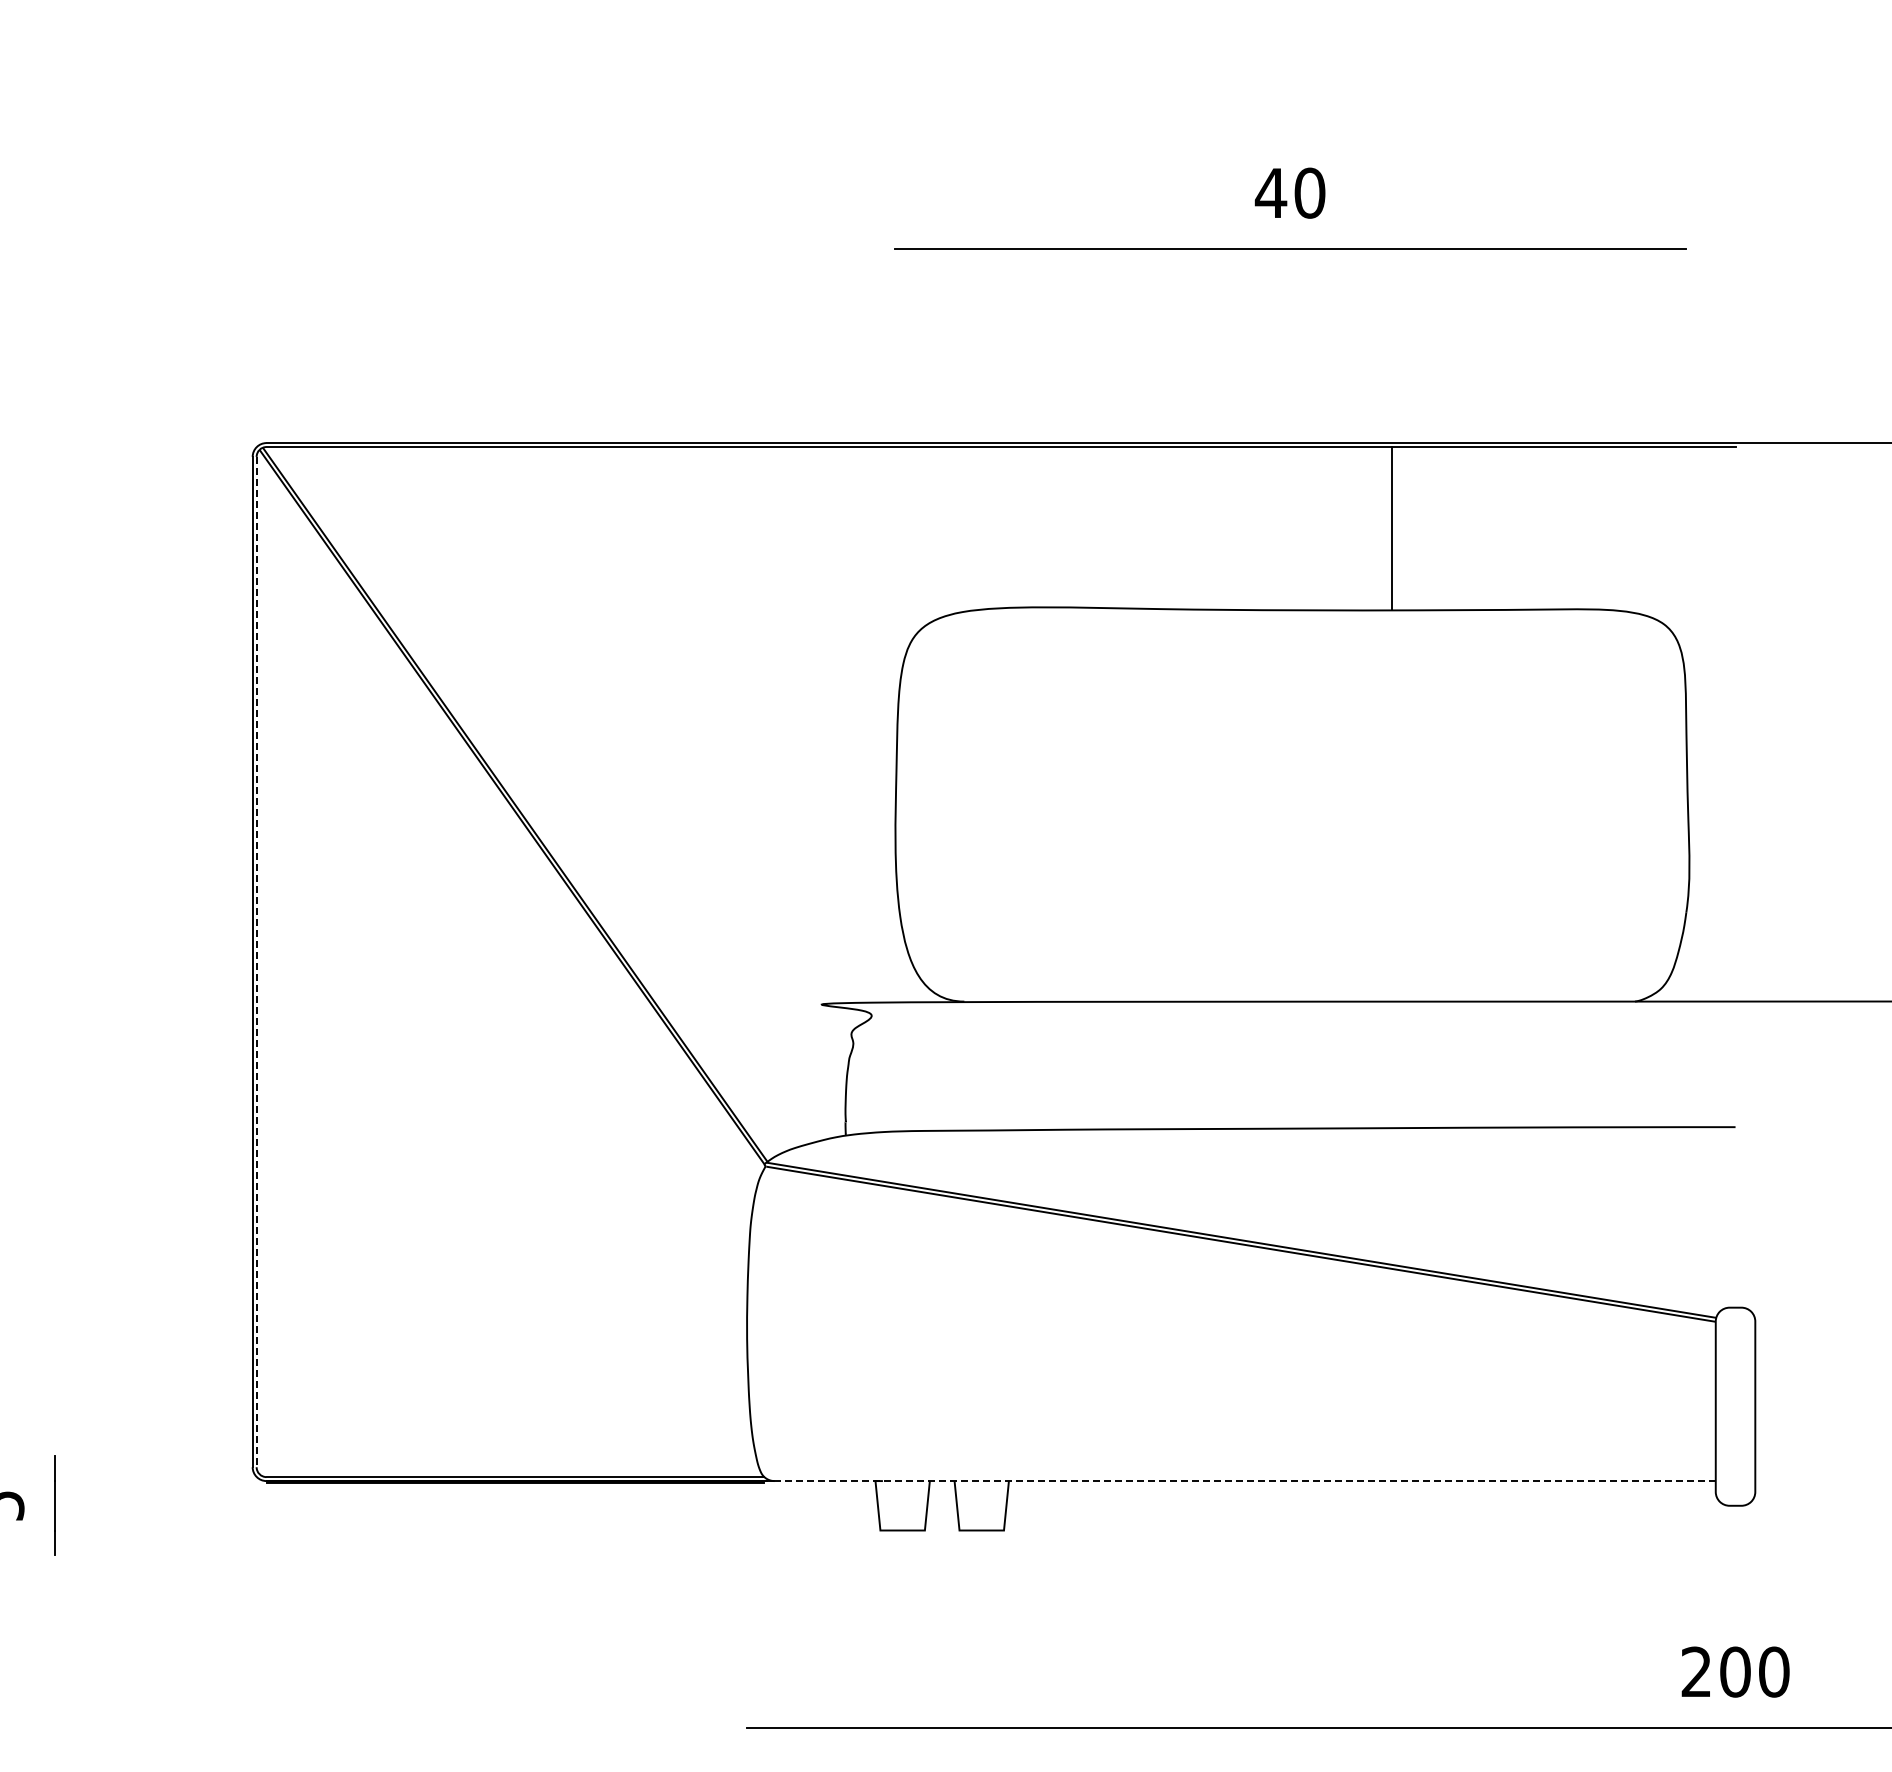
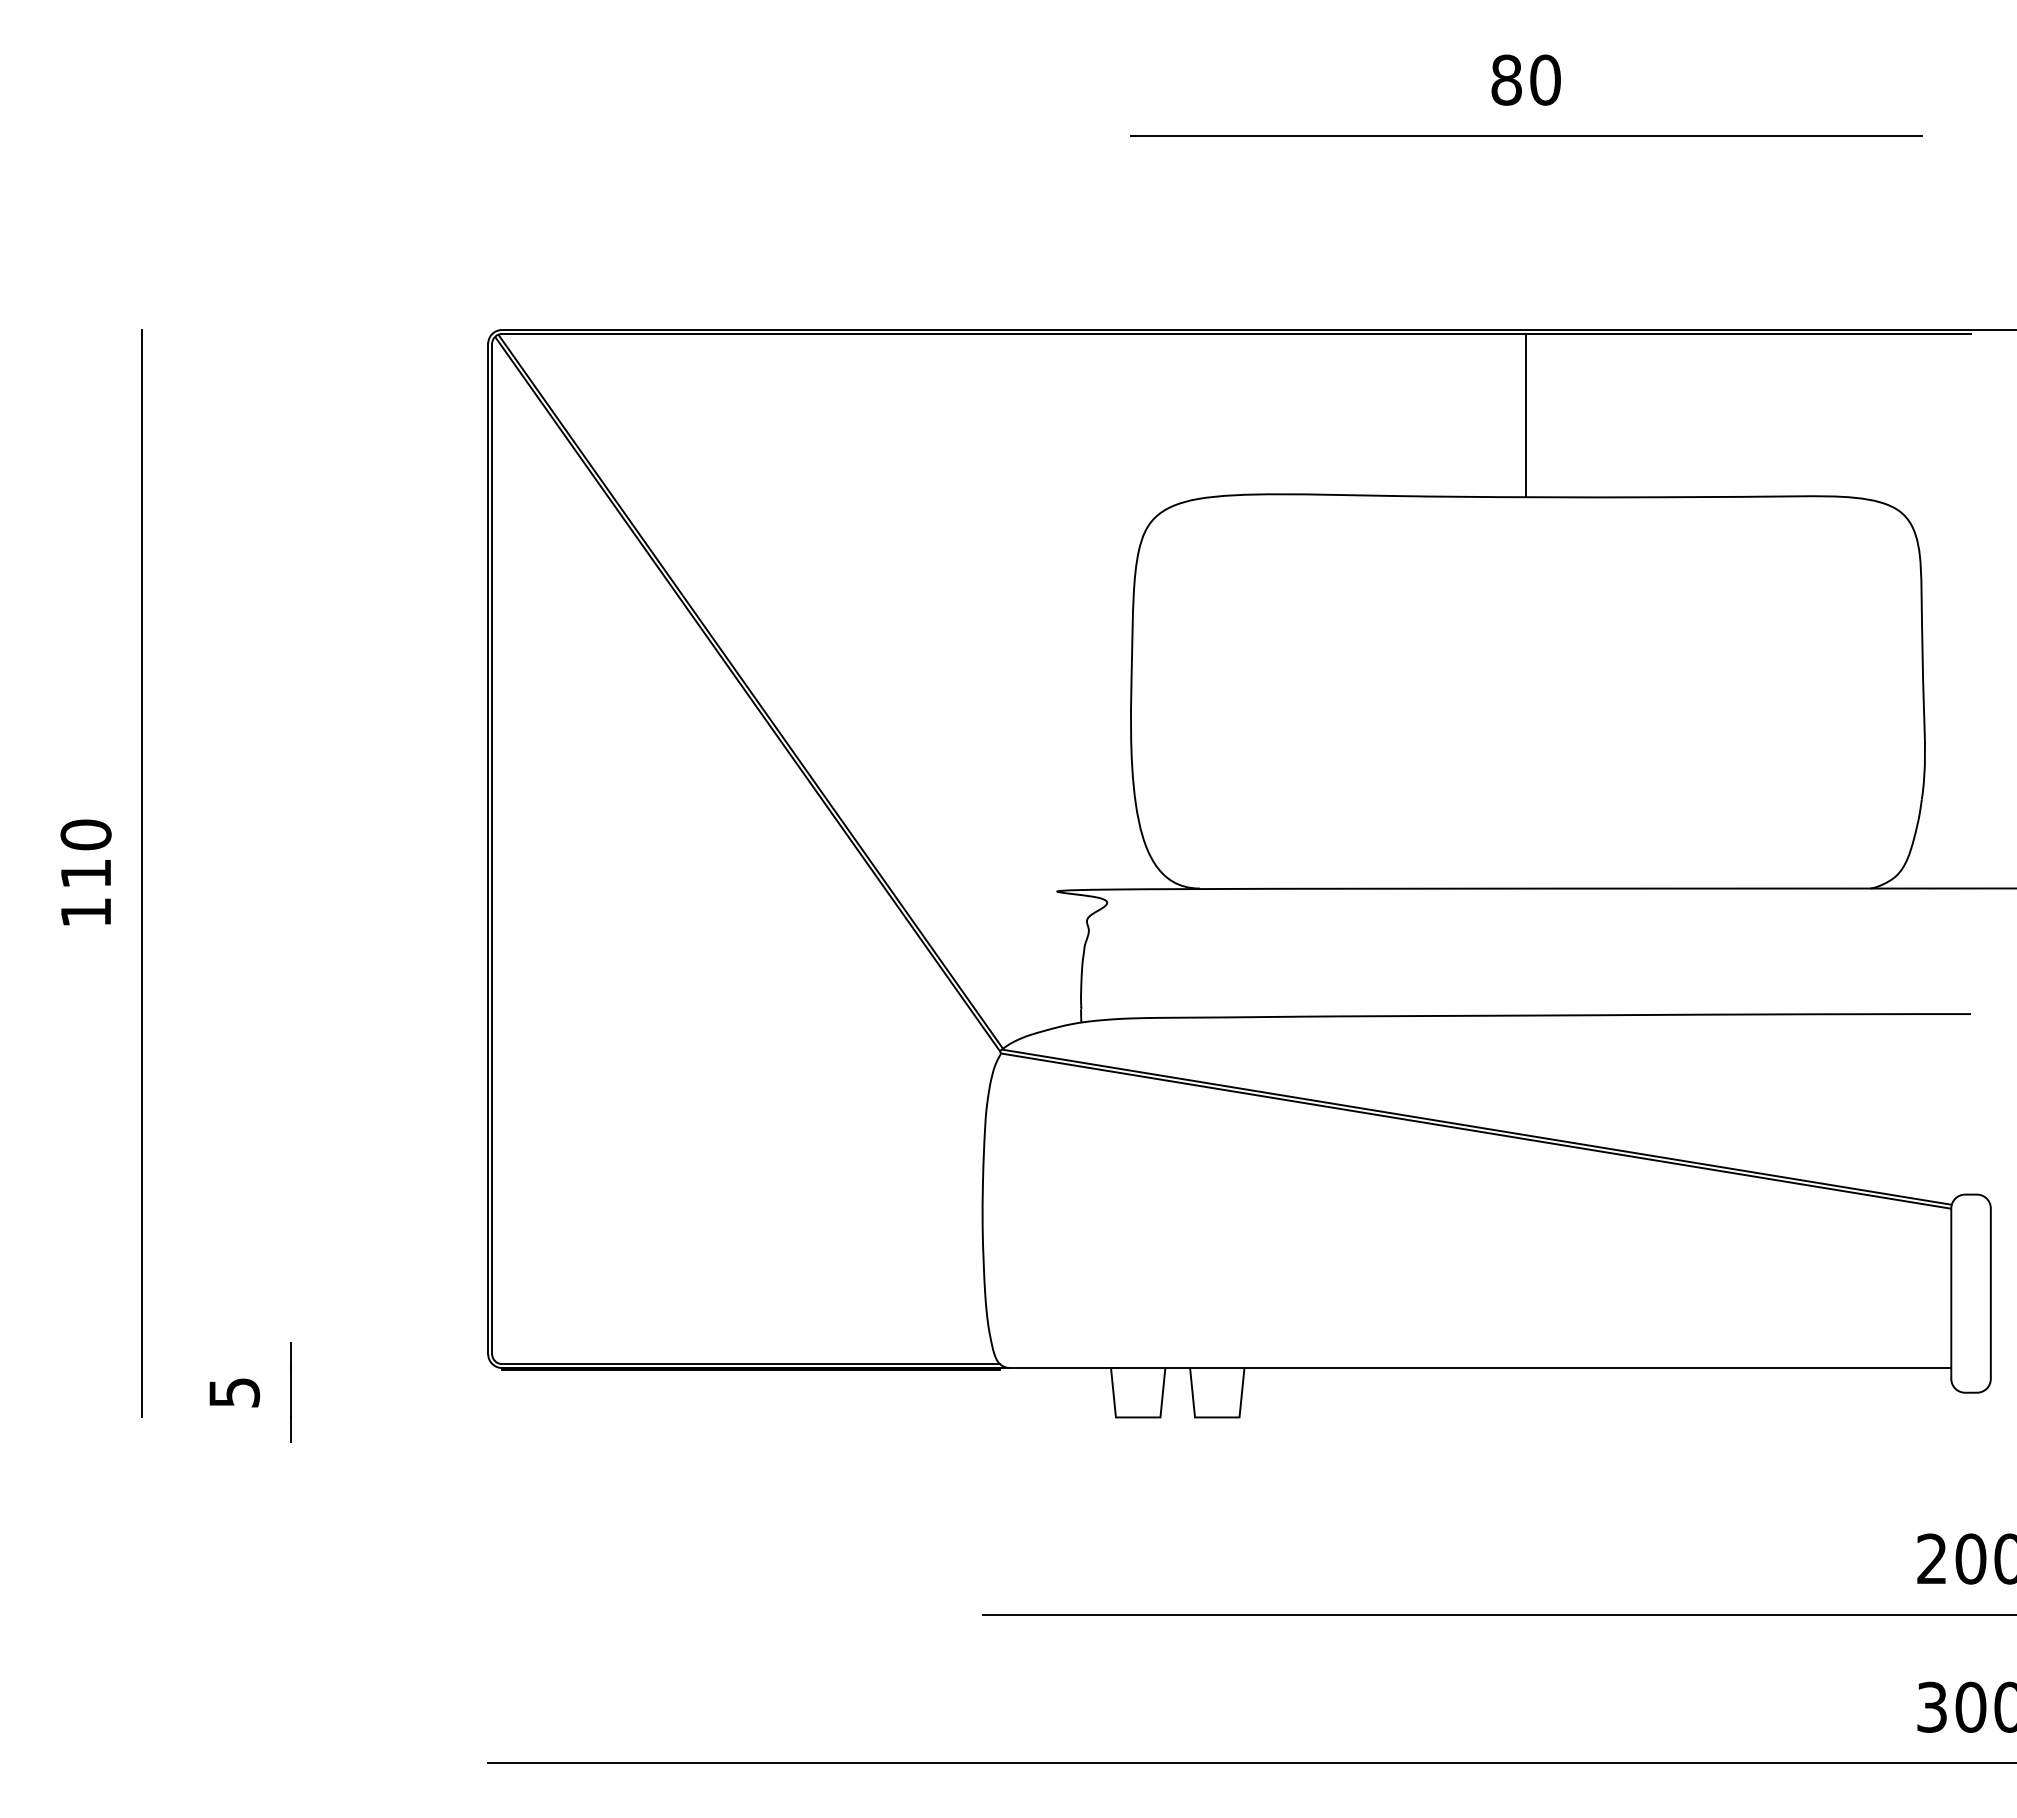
text: (1270, 192) -> (1506, 79), 40 -> 80
line: (1391, 528) -> (1526, 415), moved
line: (256, 962) -> (492, 849), dashed -> solid
line: (1244, 1481) -> (1480, 1368), dashed -> solid

